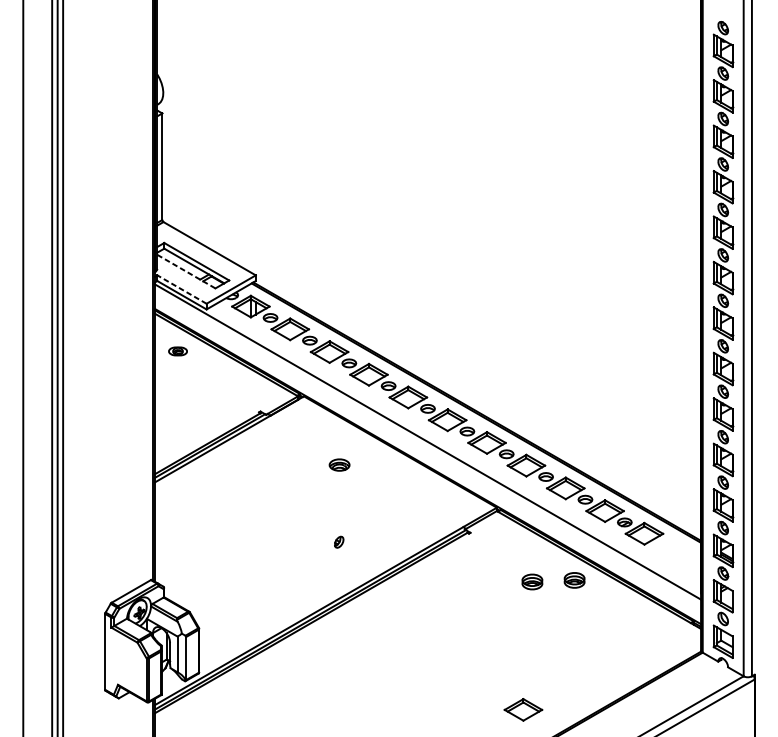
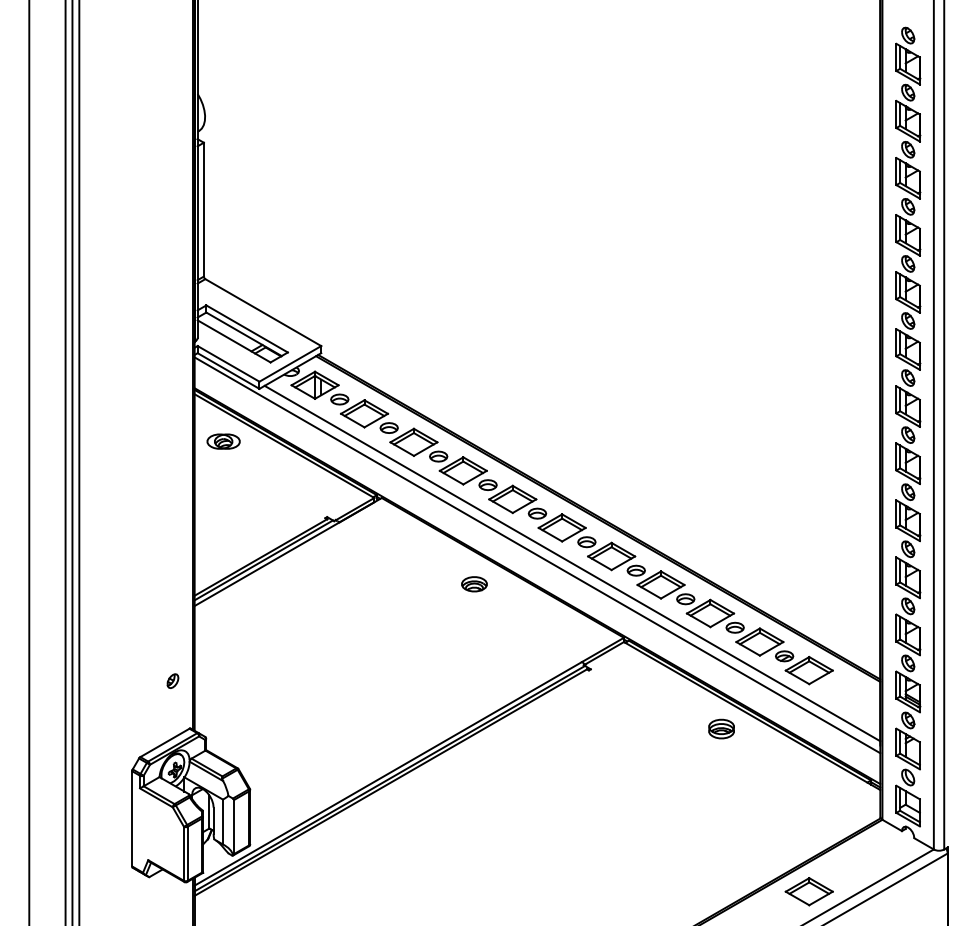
line: (186, 271) -> (234, 341), dashed -> solid
line: (181, 289) -> (228, 363), dashed -> solid
part: (177, 351) -> (223, 441), size x1.43
line: (455, 448) -> (572, 563), added
part: (339, 465) -> (474, 584), moved
part: (338, 541) -> (172, 680), moved
part: (532, 581) -> (668, 730), removed
part: (522, 709) -> (808, 891), moved

